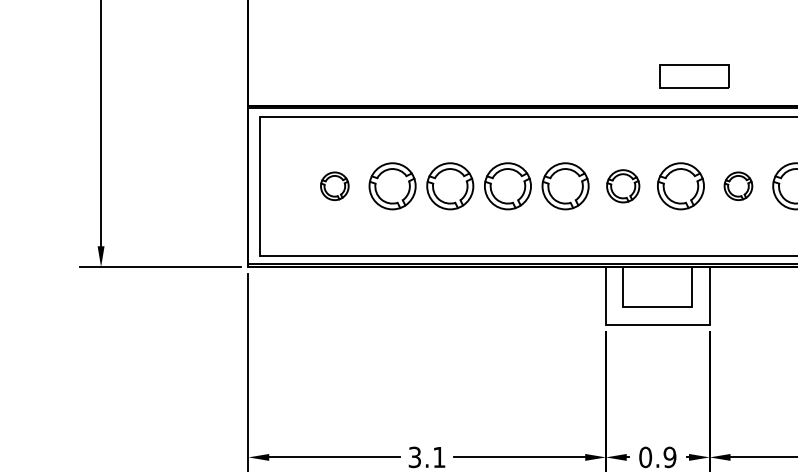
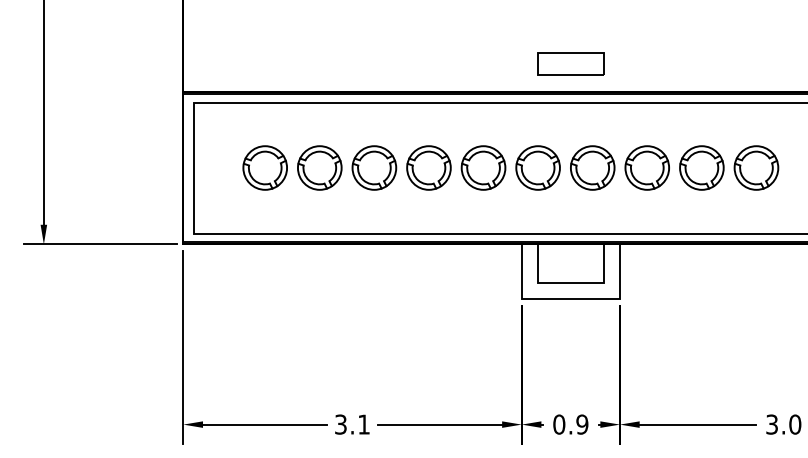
part: (694, 75) -> (570, 63), moved
part: (334, 185) -> (264, 167), size x1.67
part: (622, 185) -> (537, 167), size x1.43
part: (737, 185) -> (646, 167), size x1.67

